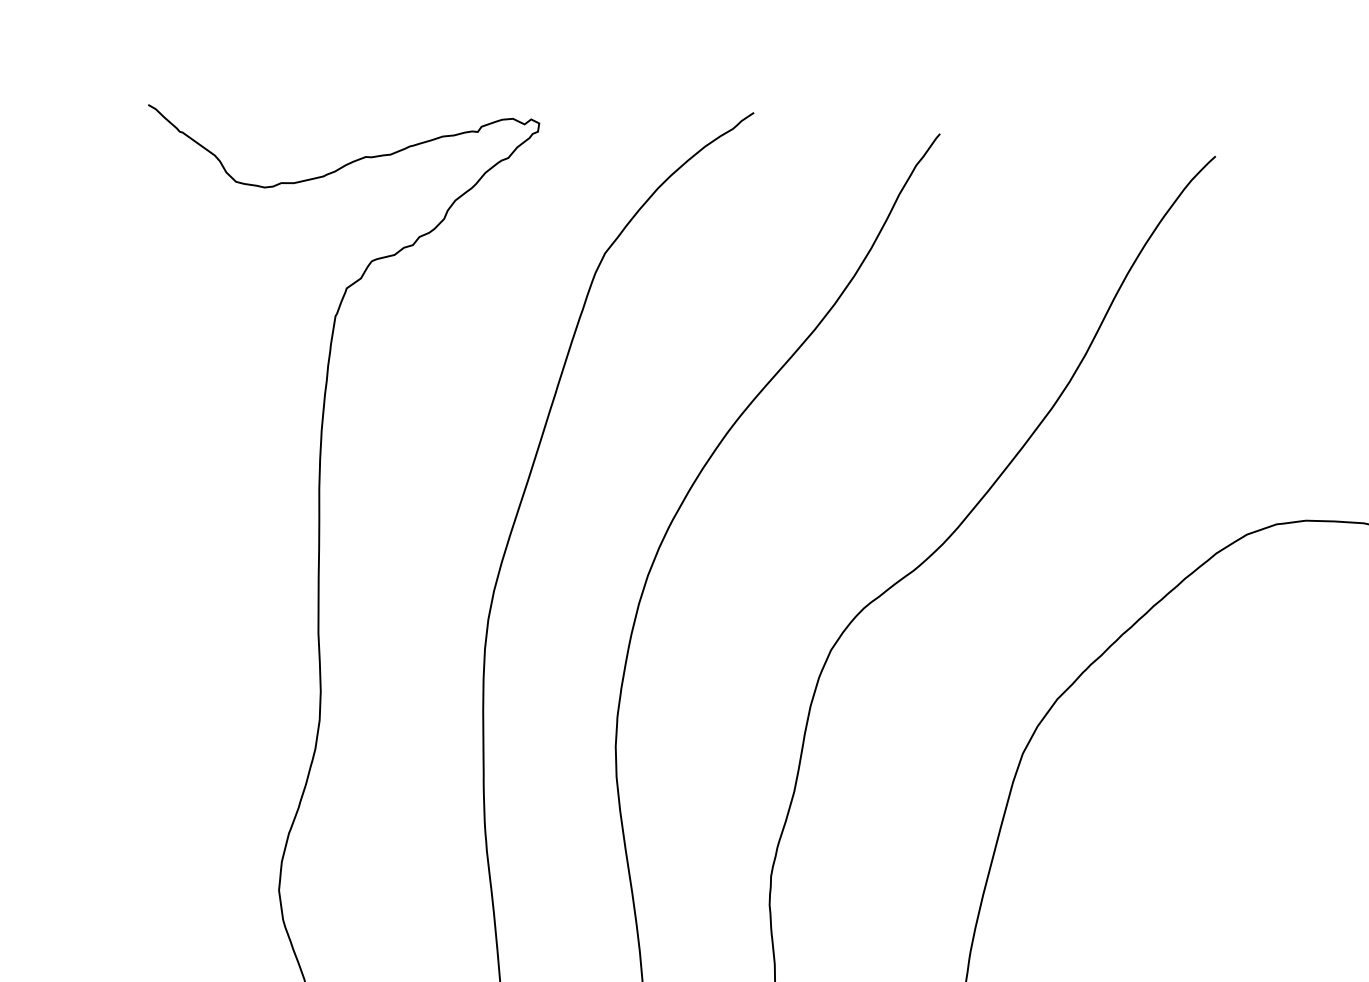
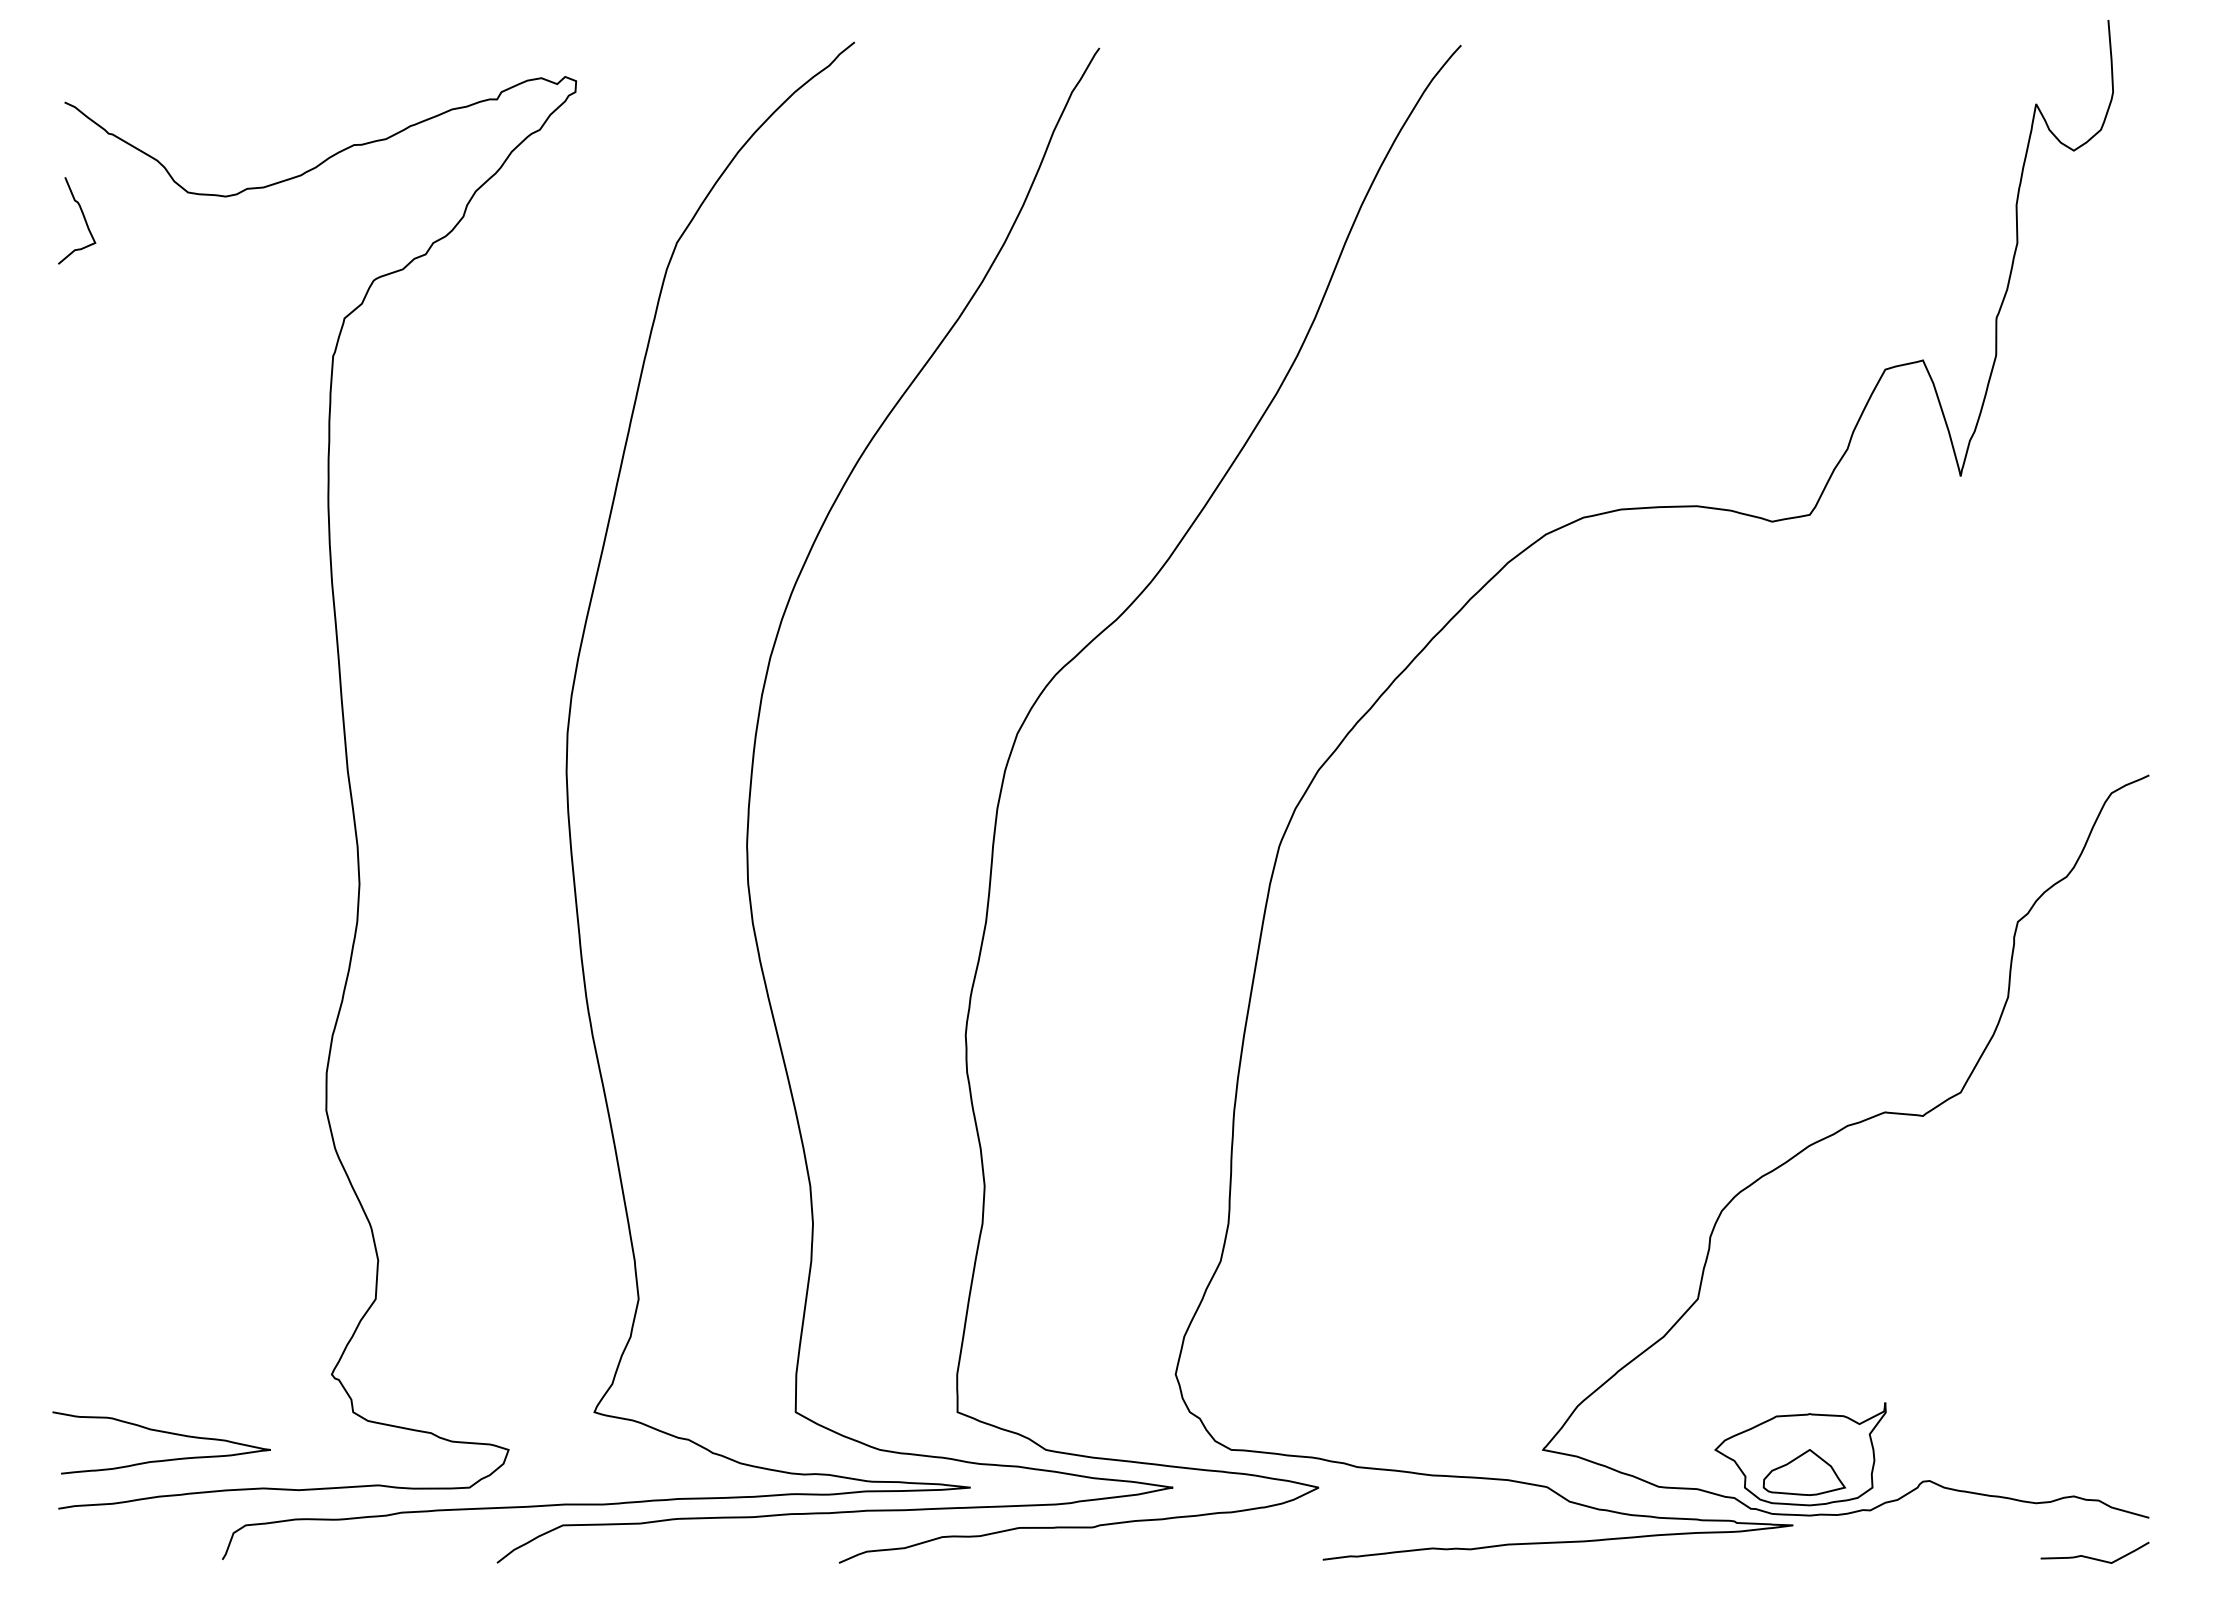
curve: (154, 194) -> (83, 218), added

